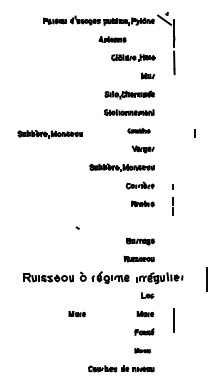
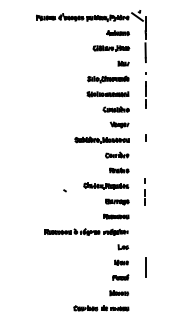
part: (111, 39) -> (117, 33), moved
line: (174, 108) -> (145, 90), added
part: (138, 130) -> (115, 109), size x1.43
part: (49, 133) -> (41, 111), removed
part: (194, 133) -> (145, 137), moved
line: (172, 199) -> (144, 191), moved
part: (127, 221) -> (106, 185), added
part: (103, 276) -> (86, 231), size x0.62
line: (206, 279) -> (172, 233), removed
part: (77, 313) -> (64, 262), removed
part: (143, 351) -> (119, 293), size x1.43

